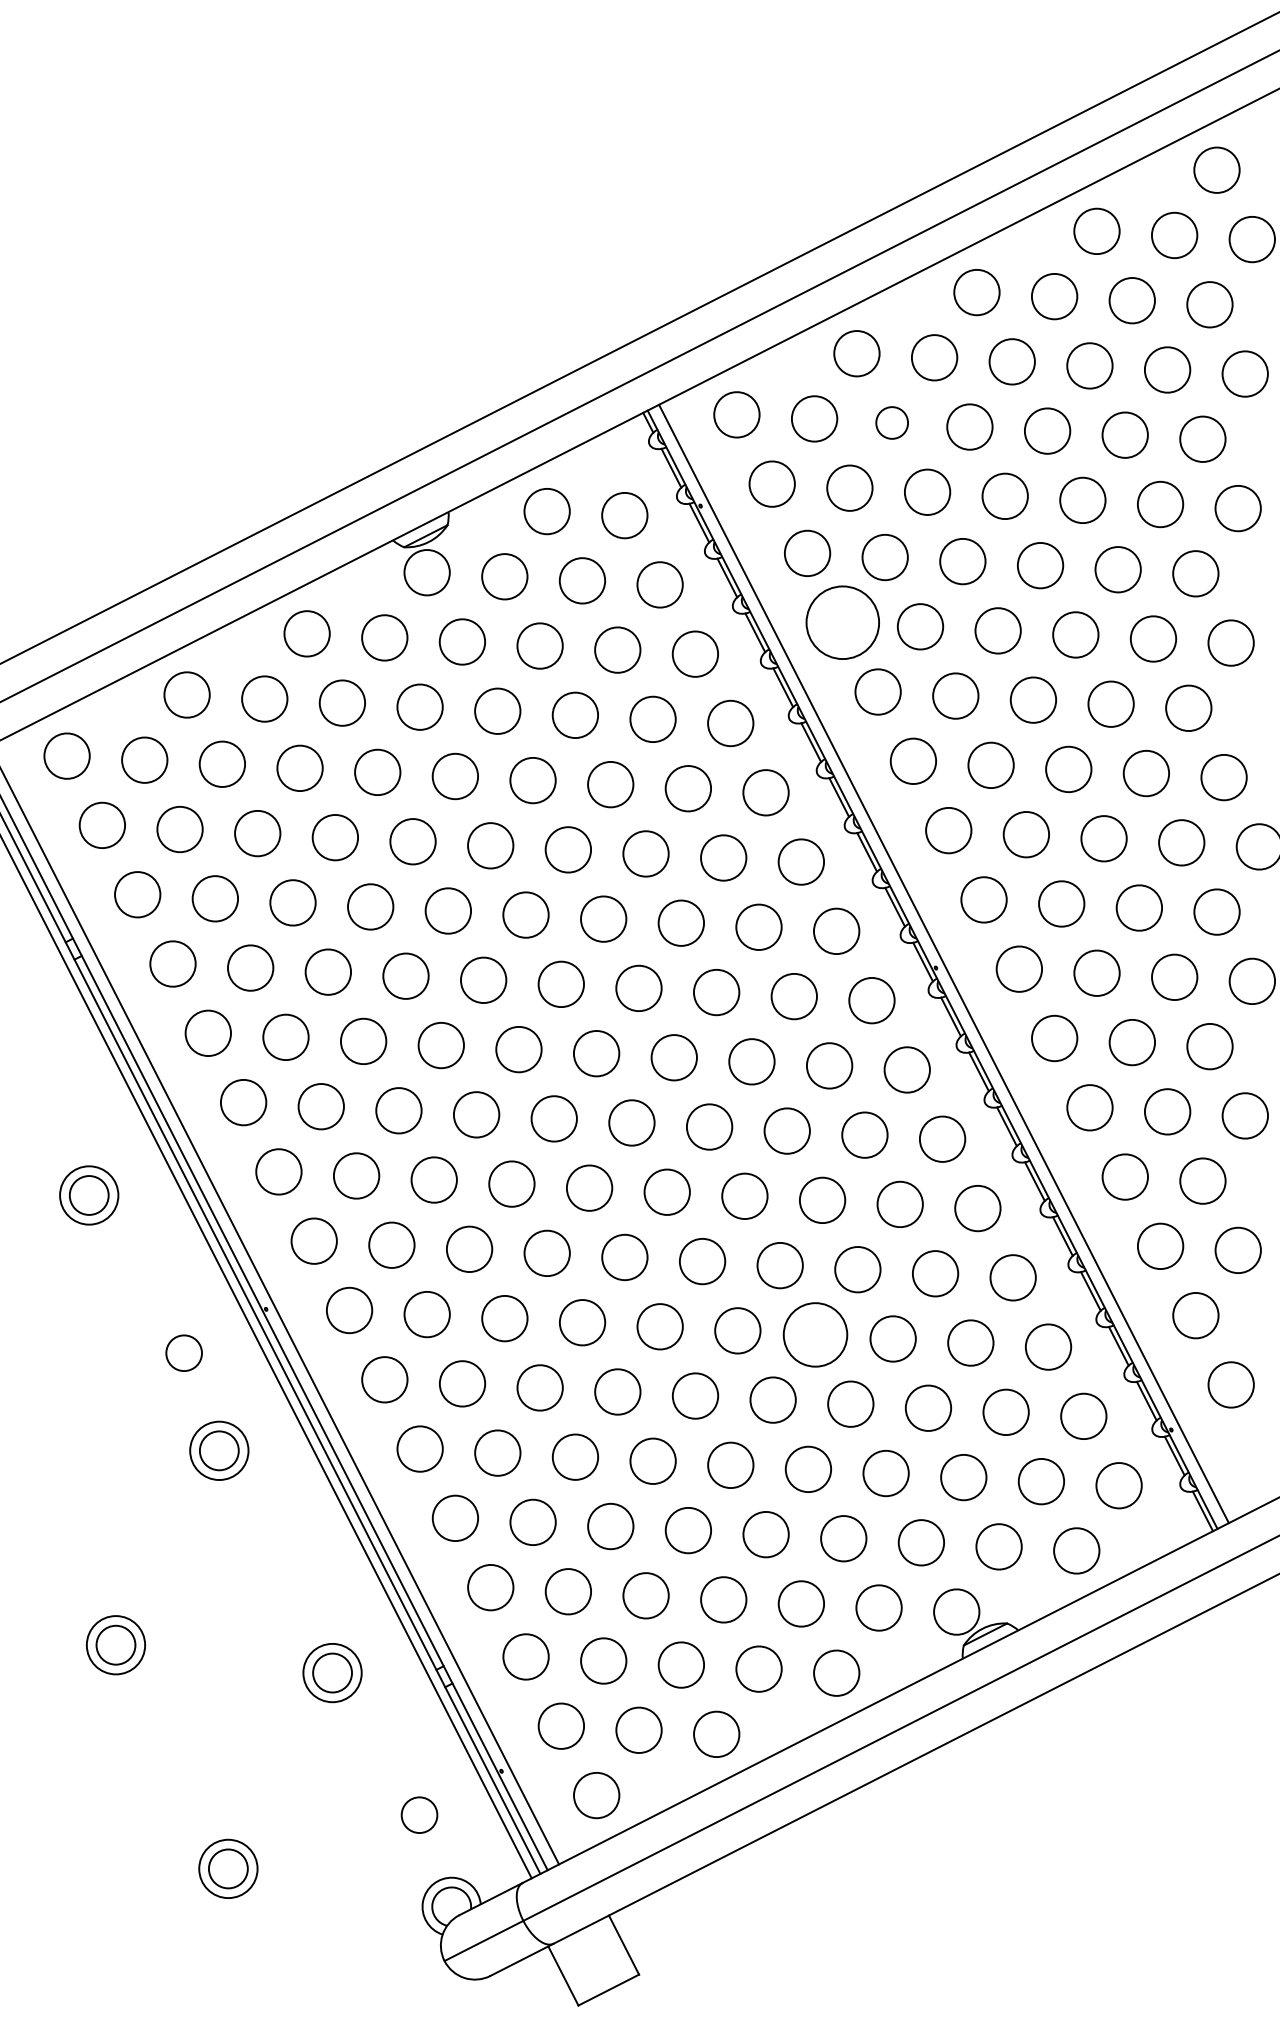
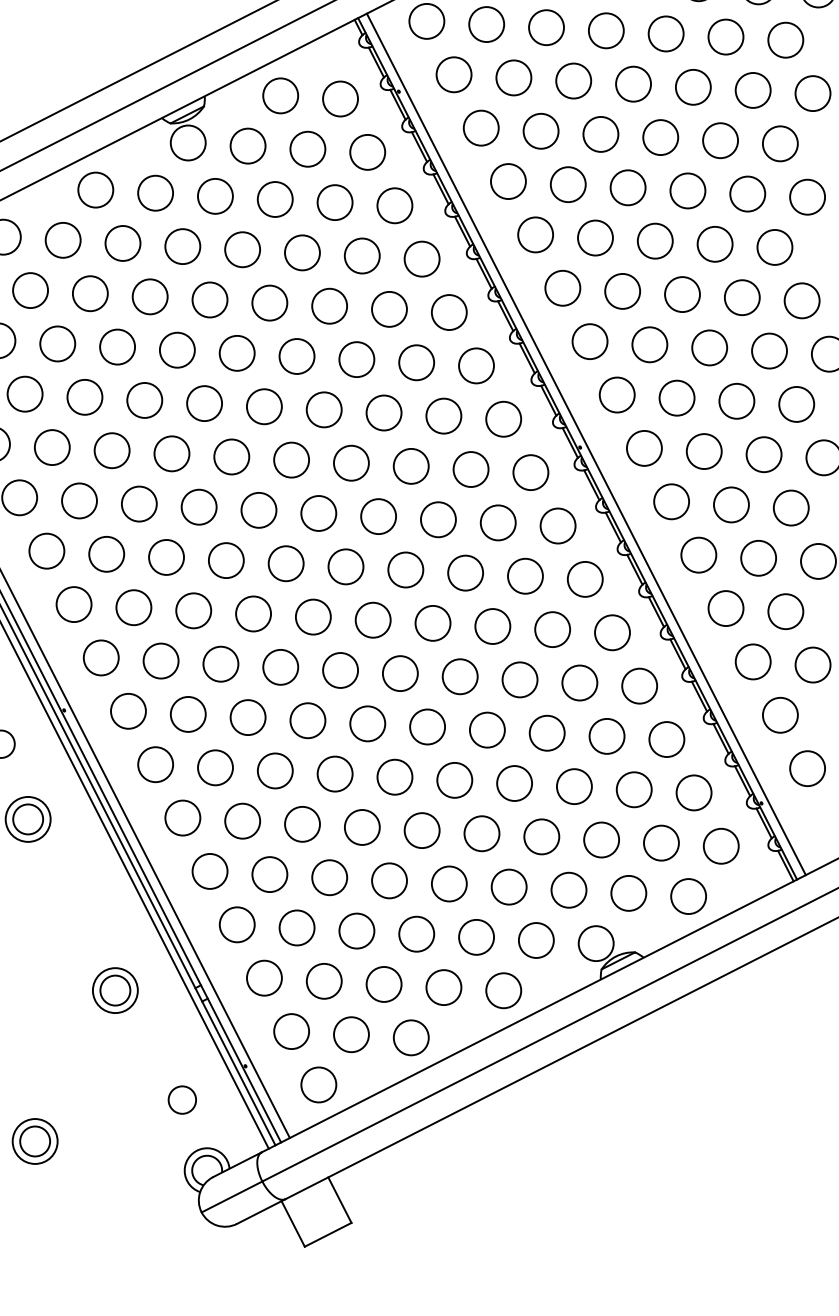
circle: (891, 422) -> (545, 27), size x1.43
circle: (842, 622) -> (508, 181), size x0.62
circle: (815, 1334) -> (487, 729), size x0.71

